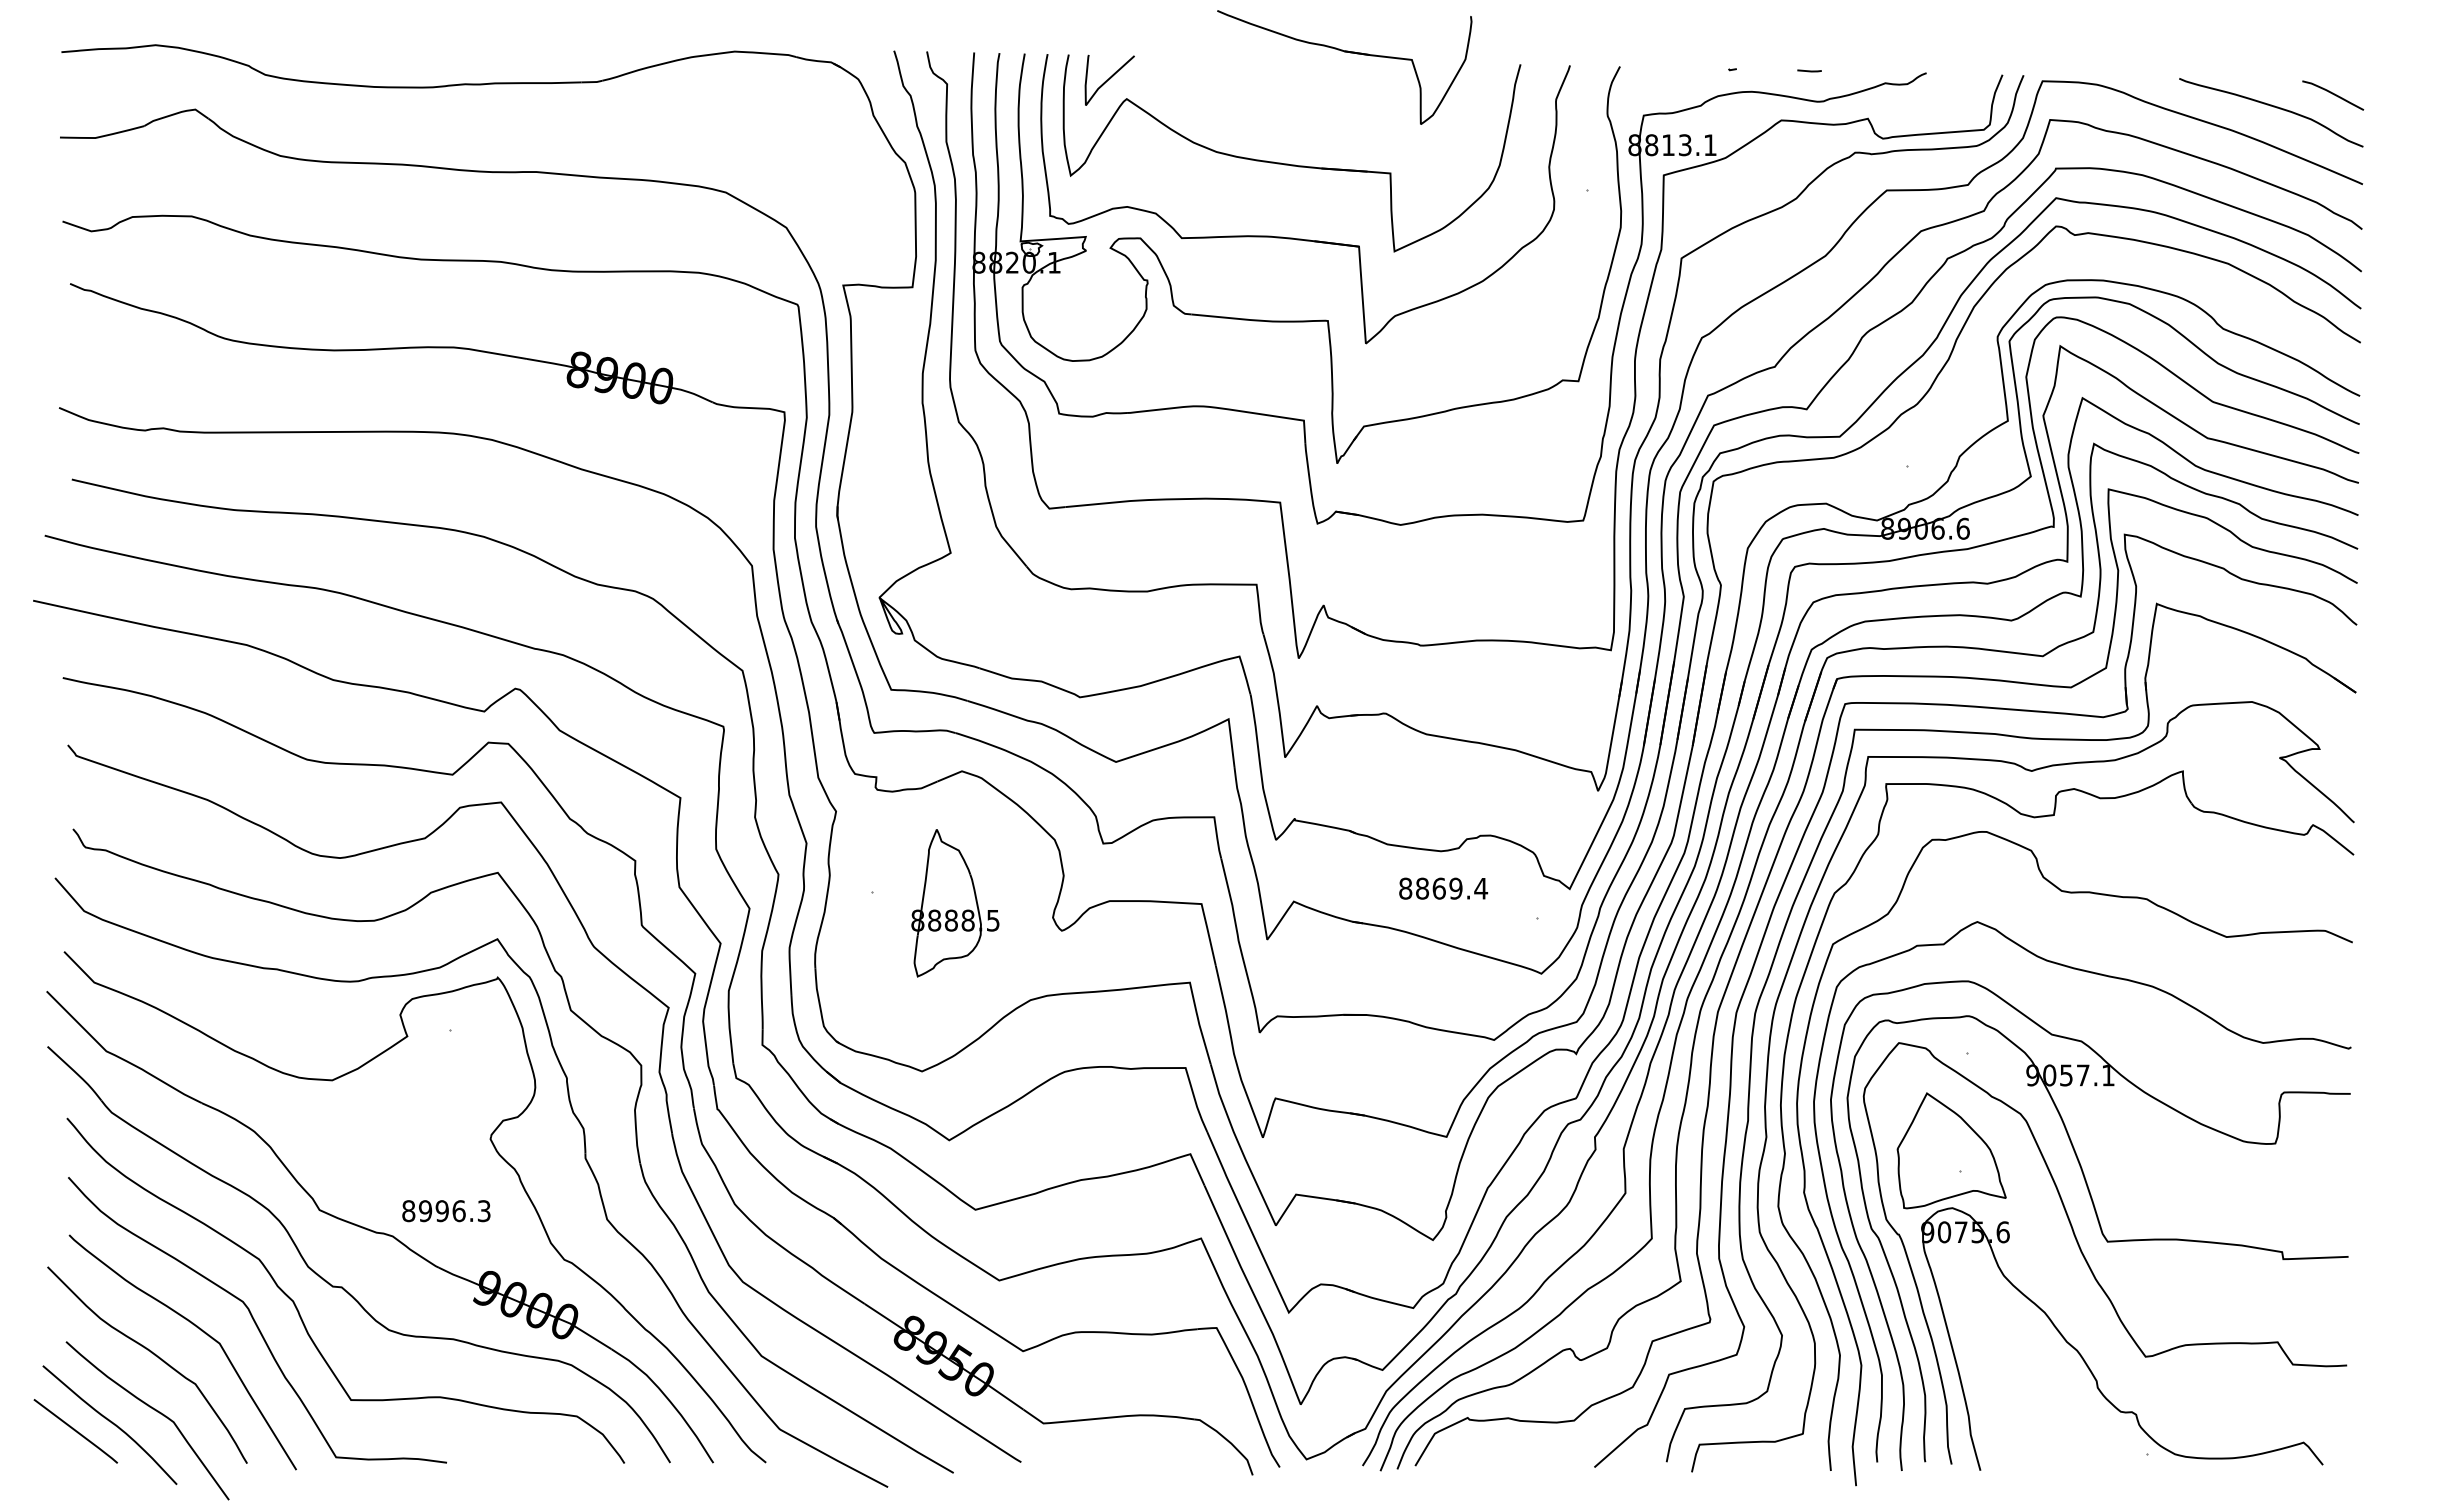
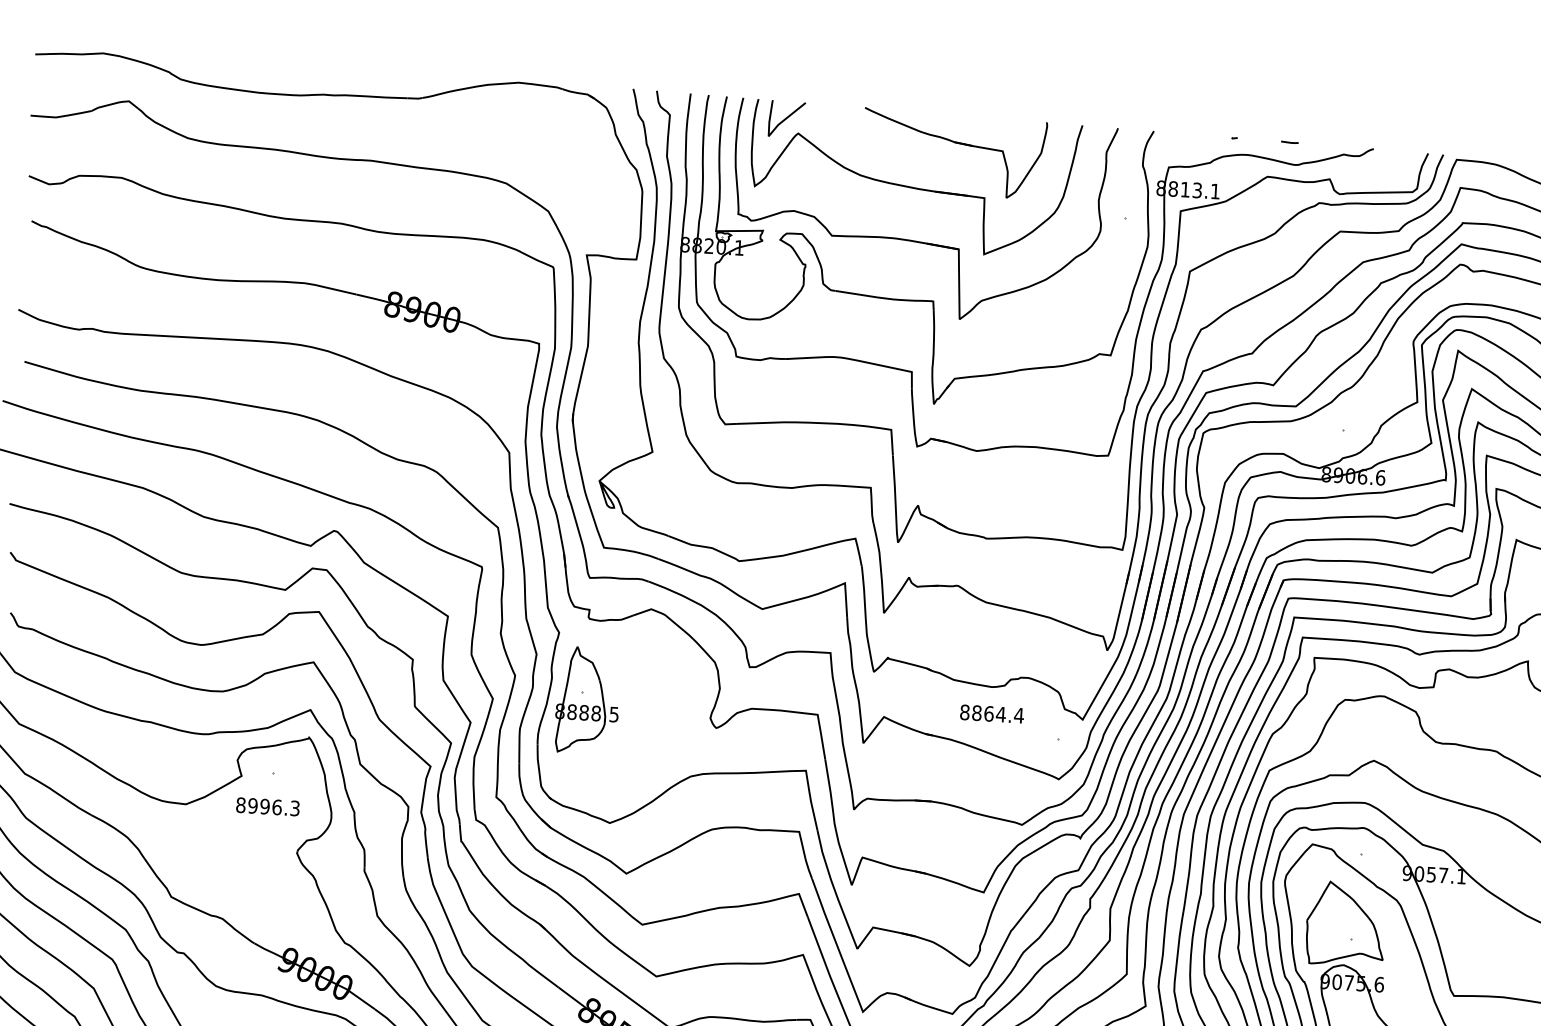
part: (1344, 52) -> (954, 143), moved
text: (1455, 888) -> (1000, 714), 8869.4 -> 8864.4
part: (955, 903) -> (587, 700), moved
text: (446, 1211) -> (268, 807), moved

